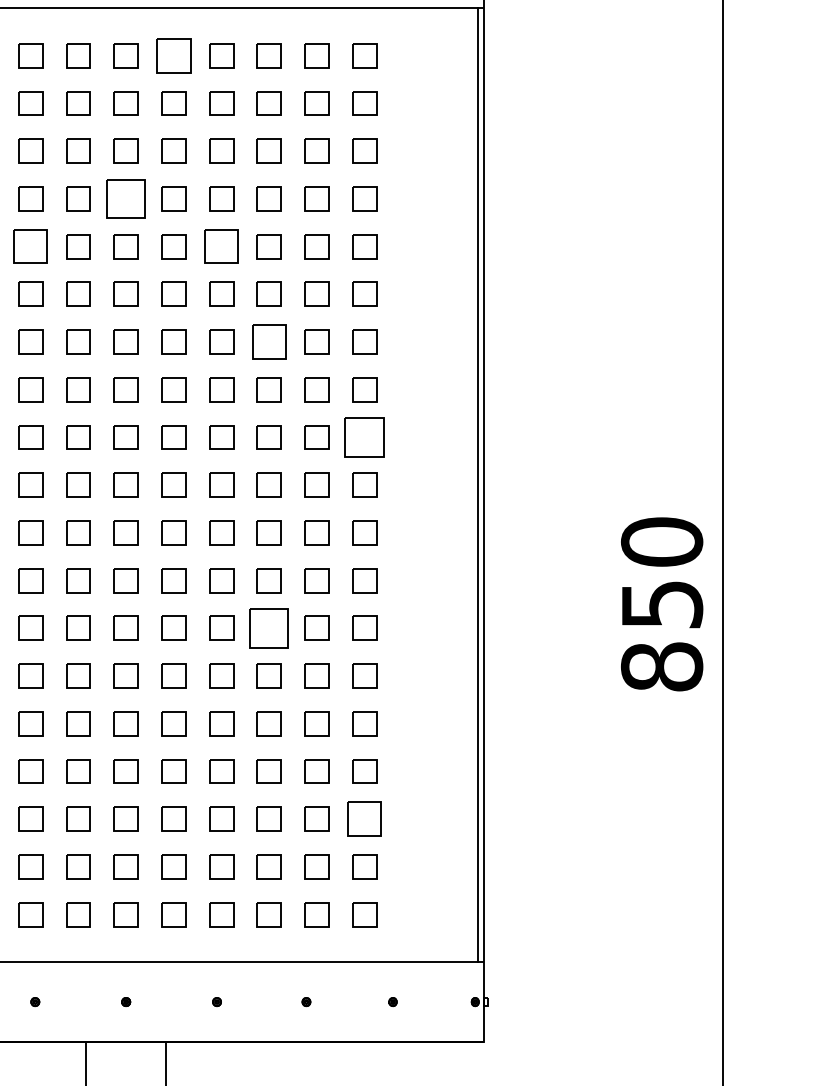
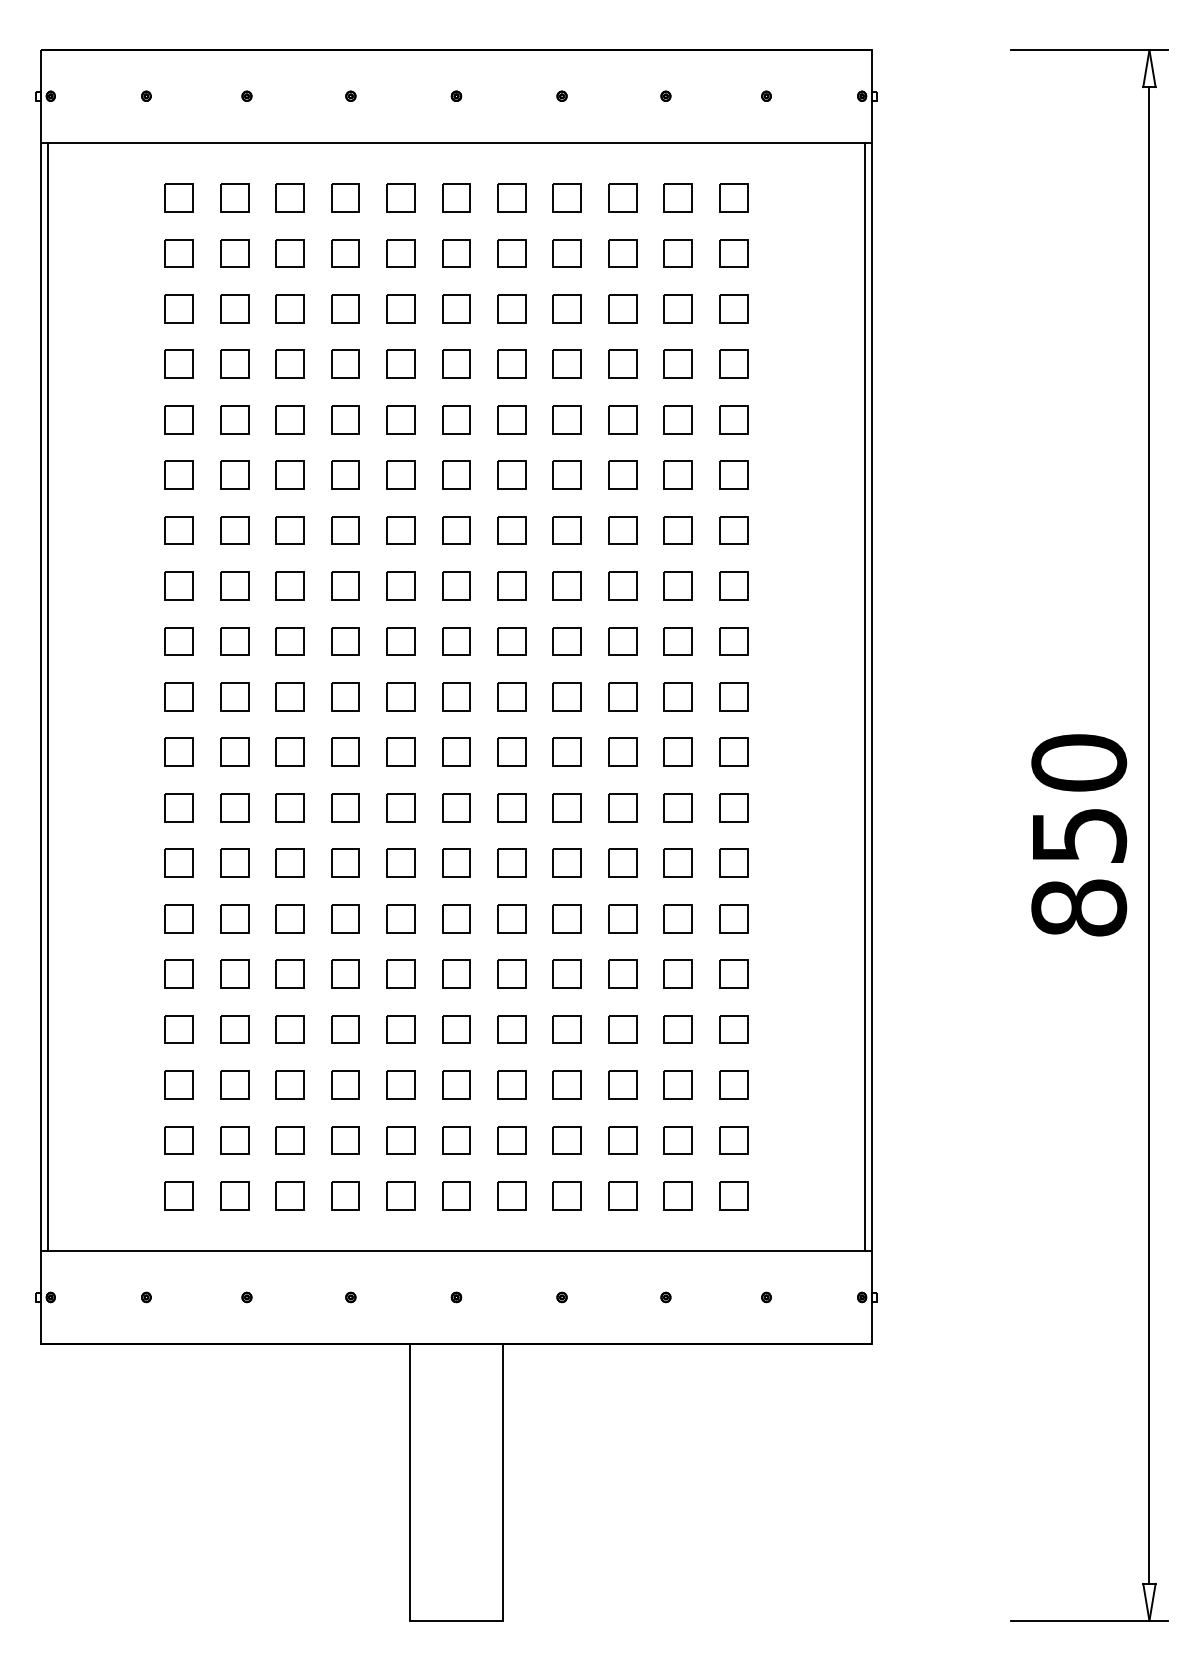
part: (173, 55) -> (511, 197), size x0.71
part: (126, 198) -> (456, 363), size x0.62
part: (30, 246) -> (345, 419), size x0.71
part: (220, 246) -> (566, 419), size x0.71
part: (269, 342) -> (622, 530), size x0.71
part: (364, 437) -> (733, 641), size x0.62
part: (269, 627) -> (622, 862), size x0.62
part: (364, 818) -> (733, 1084), size x0.71

